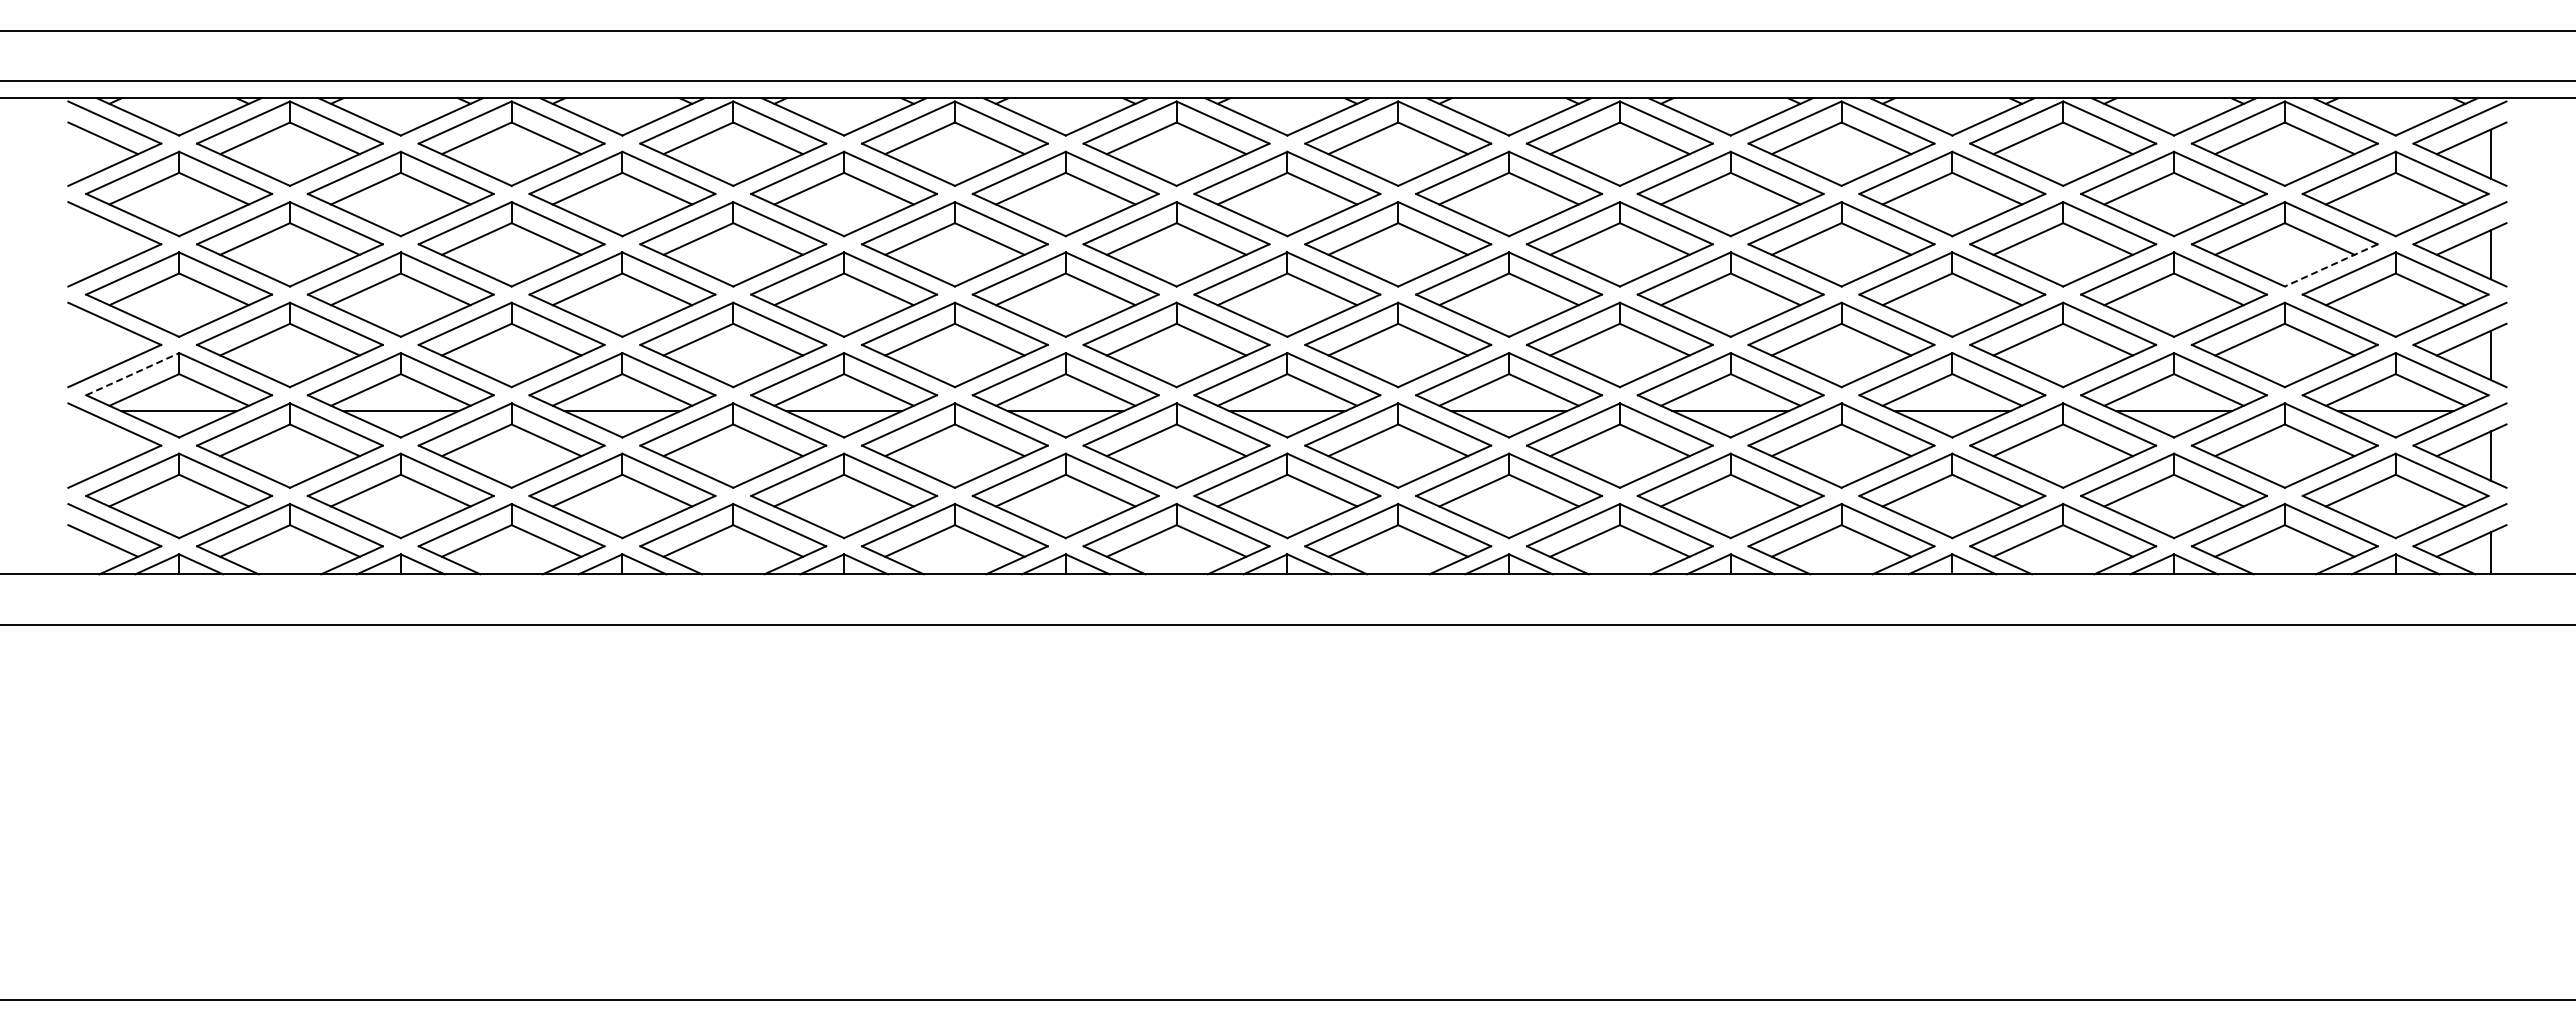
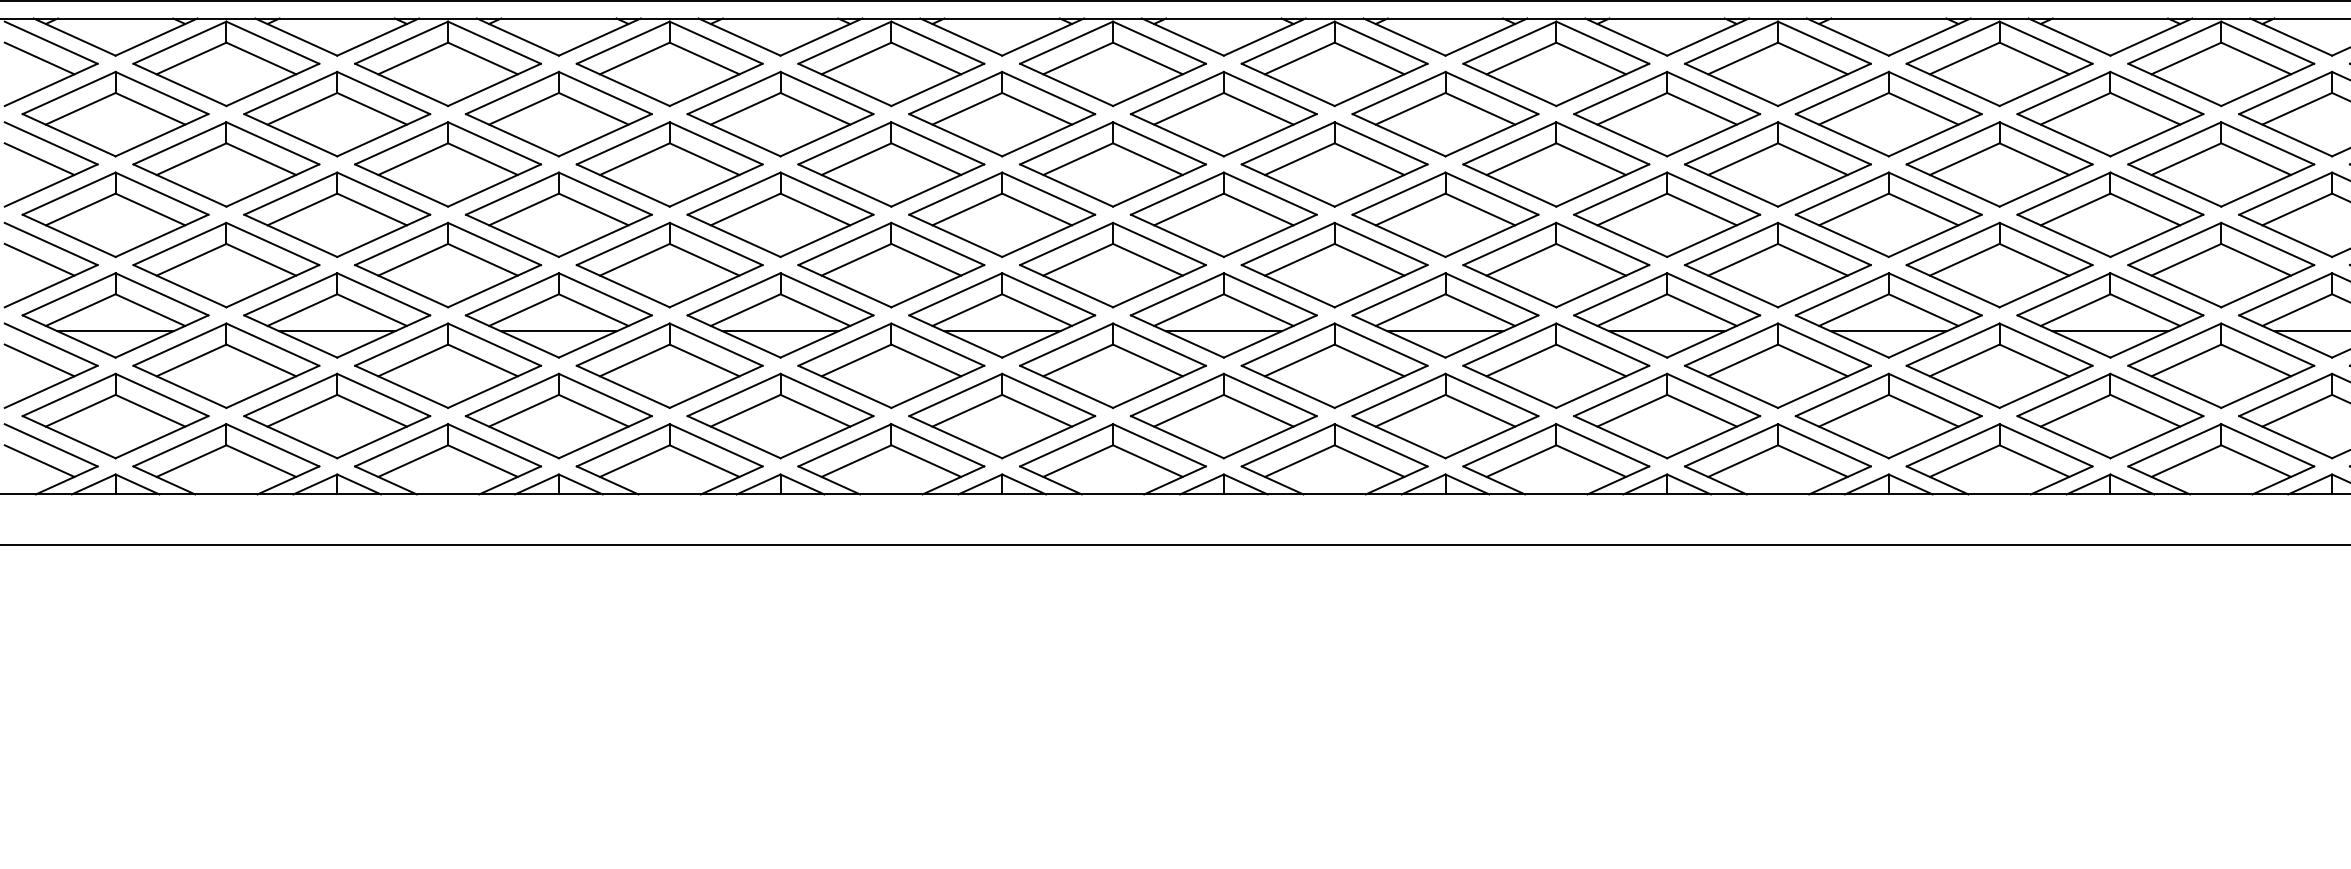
line: (103, 238) -> (39, 158), added
line: (2330, 265) -> (2266, 185), dashed -> solid
line: (103, 339) -> (39, 259), added
line: (133, 373) -> (69, 293), dashed -> solid
line: (103, 440) -> (39, 360), added

